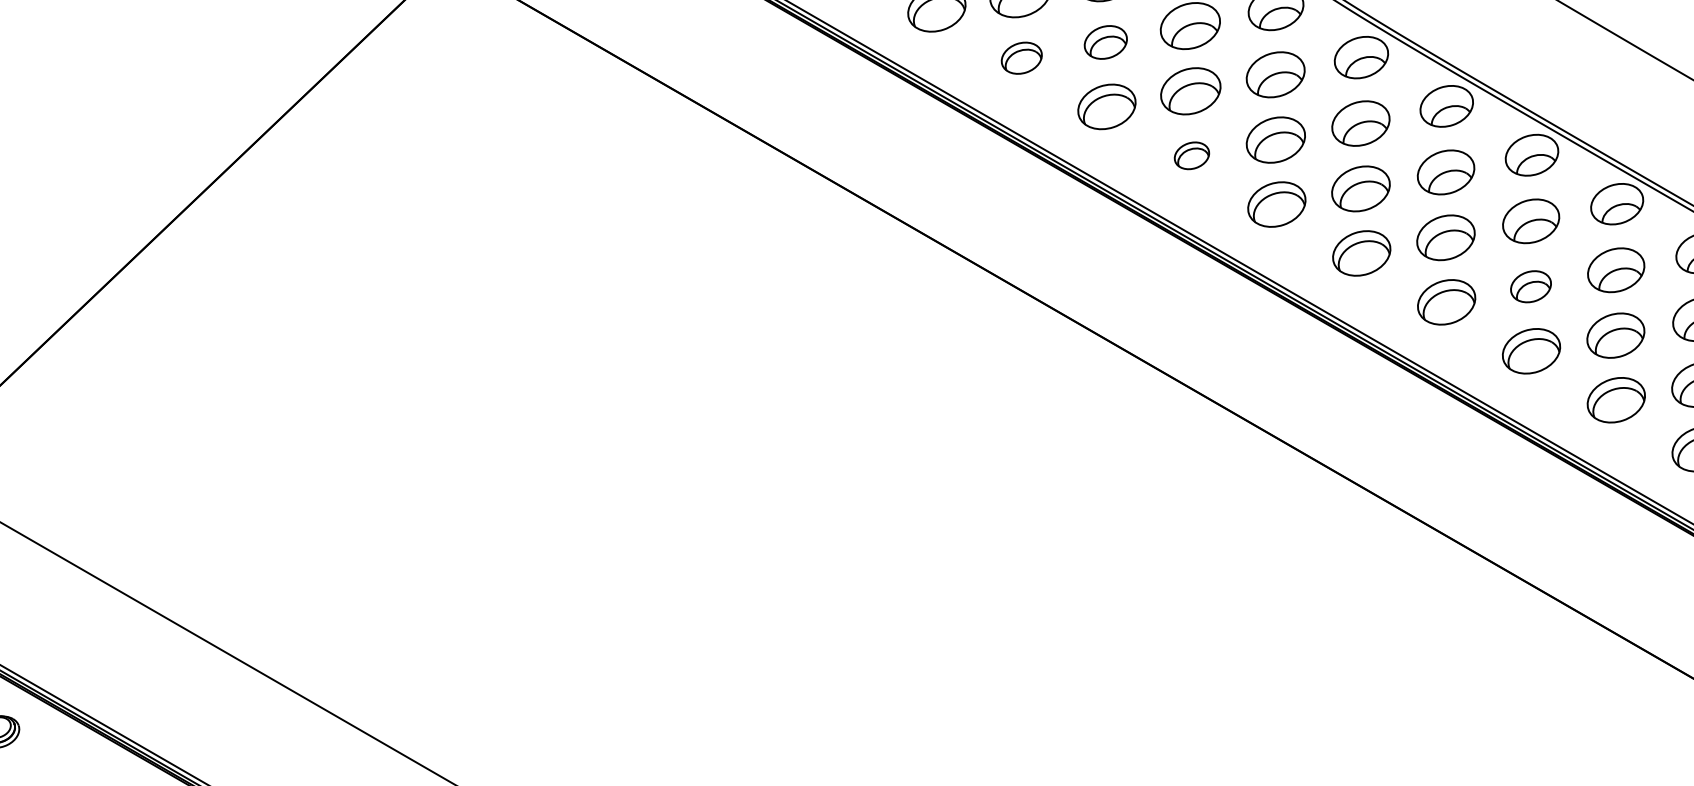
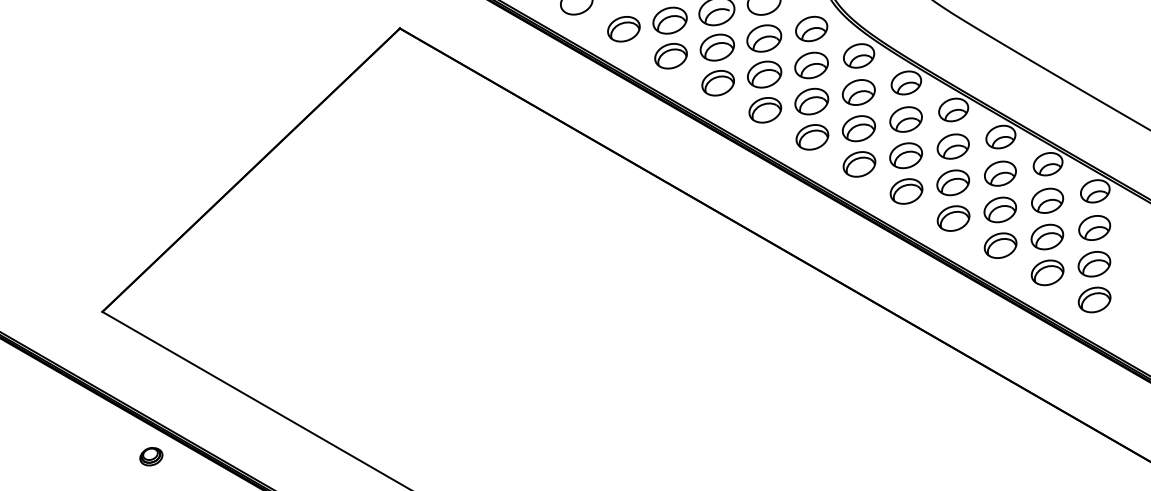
part: (1105, 42) -> (764, 74), size x1.43
part: (1020, 58) -> (717, 83), size x1.43
part: (1192, 156) -> (812, 137), size x1.67
part: (1531, 285) -> (1000, 209), size x1.43

